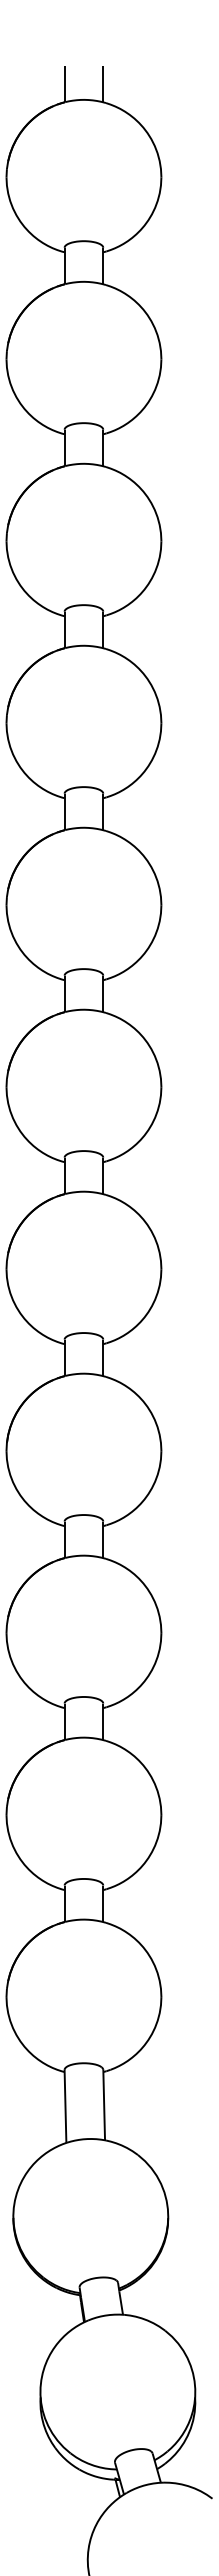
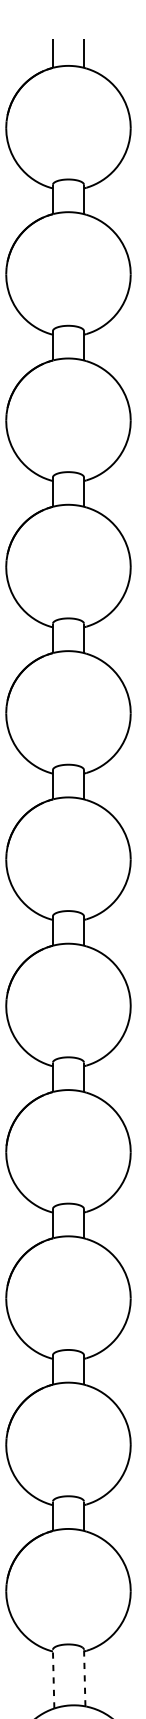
line: (104, 2104) -> (85, 1677), solid -> dashed
line: (65, 2106) -> (53, 1679), solid -> dashed

